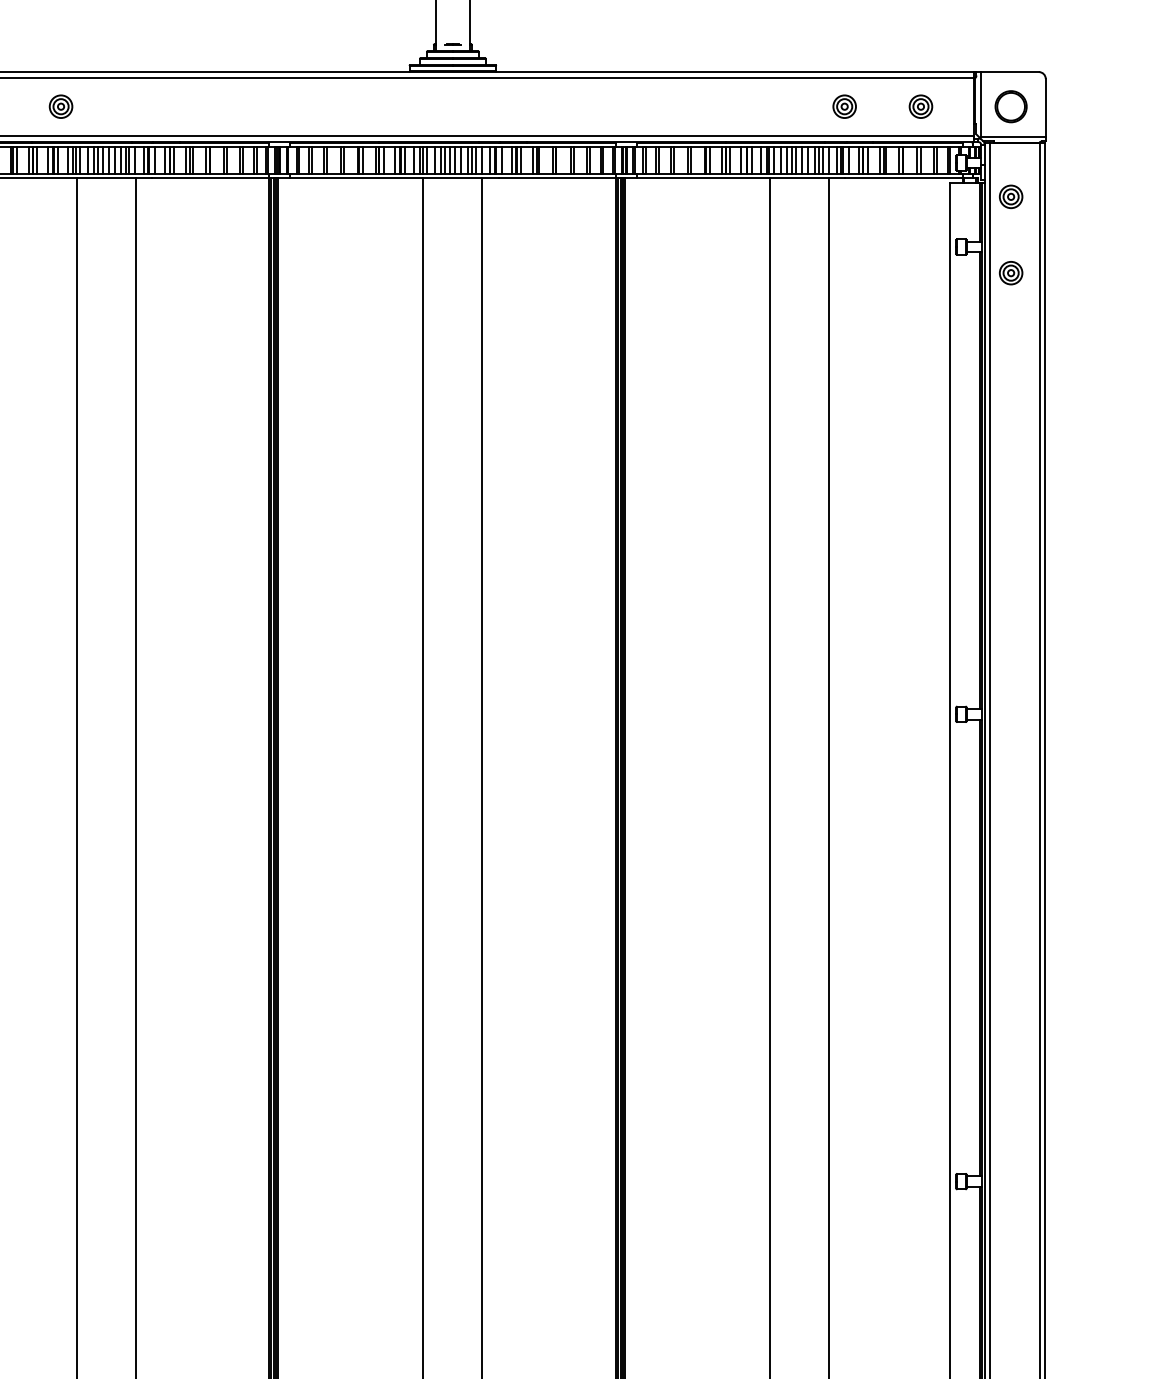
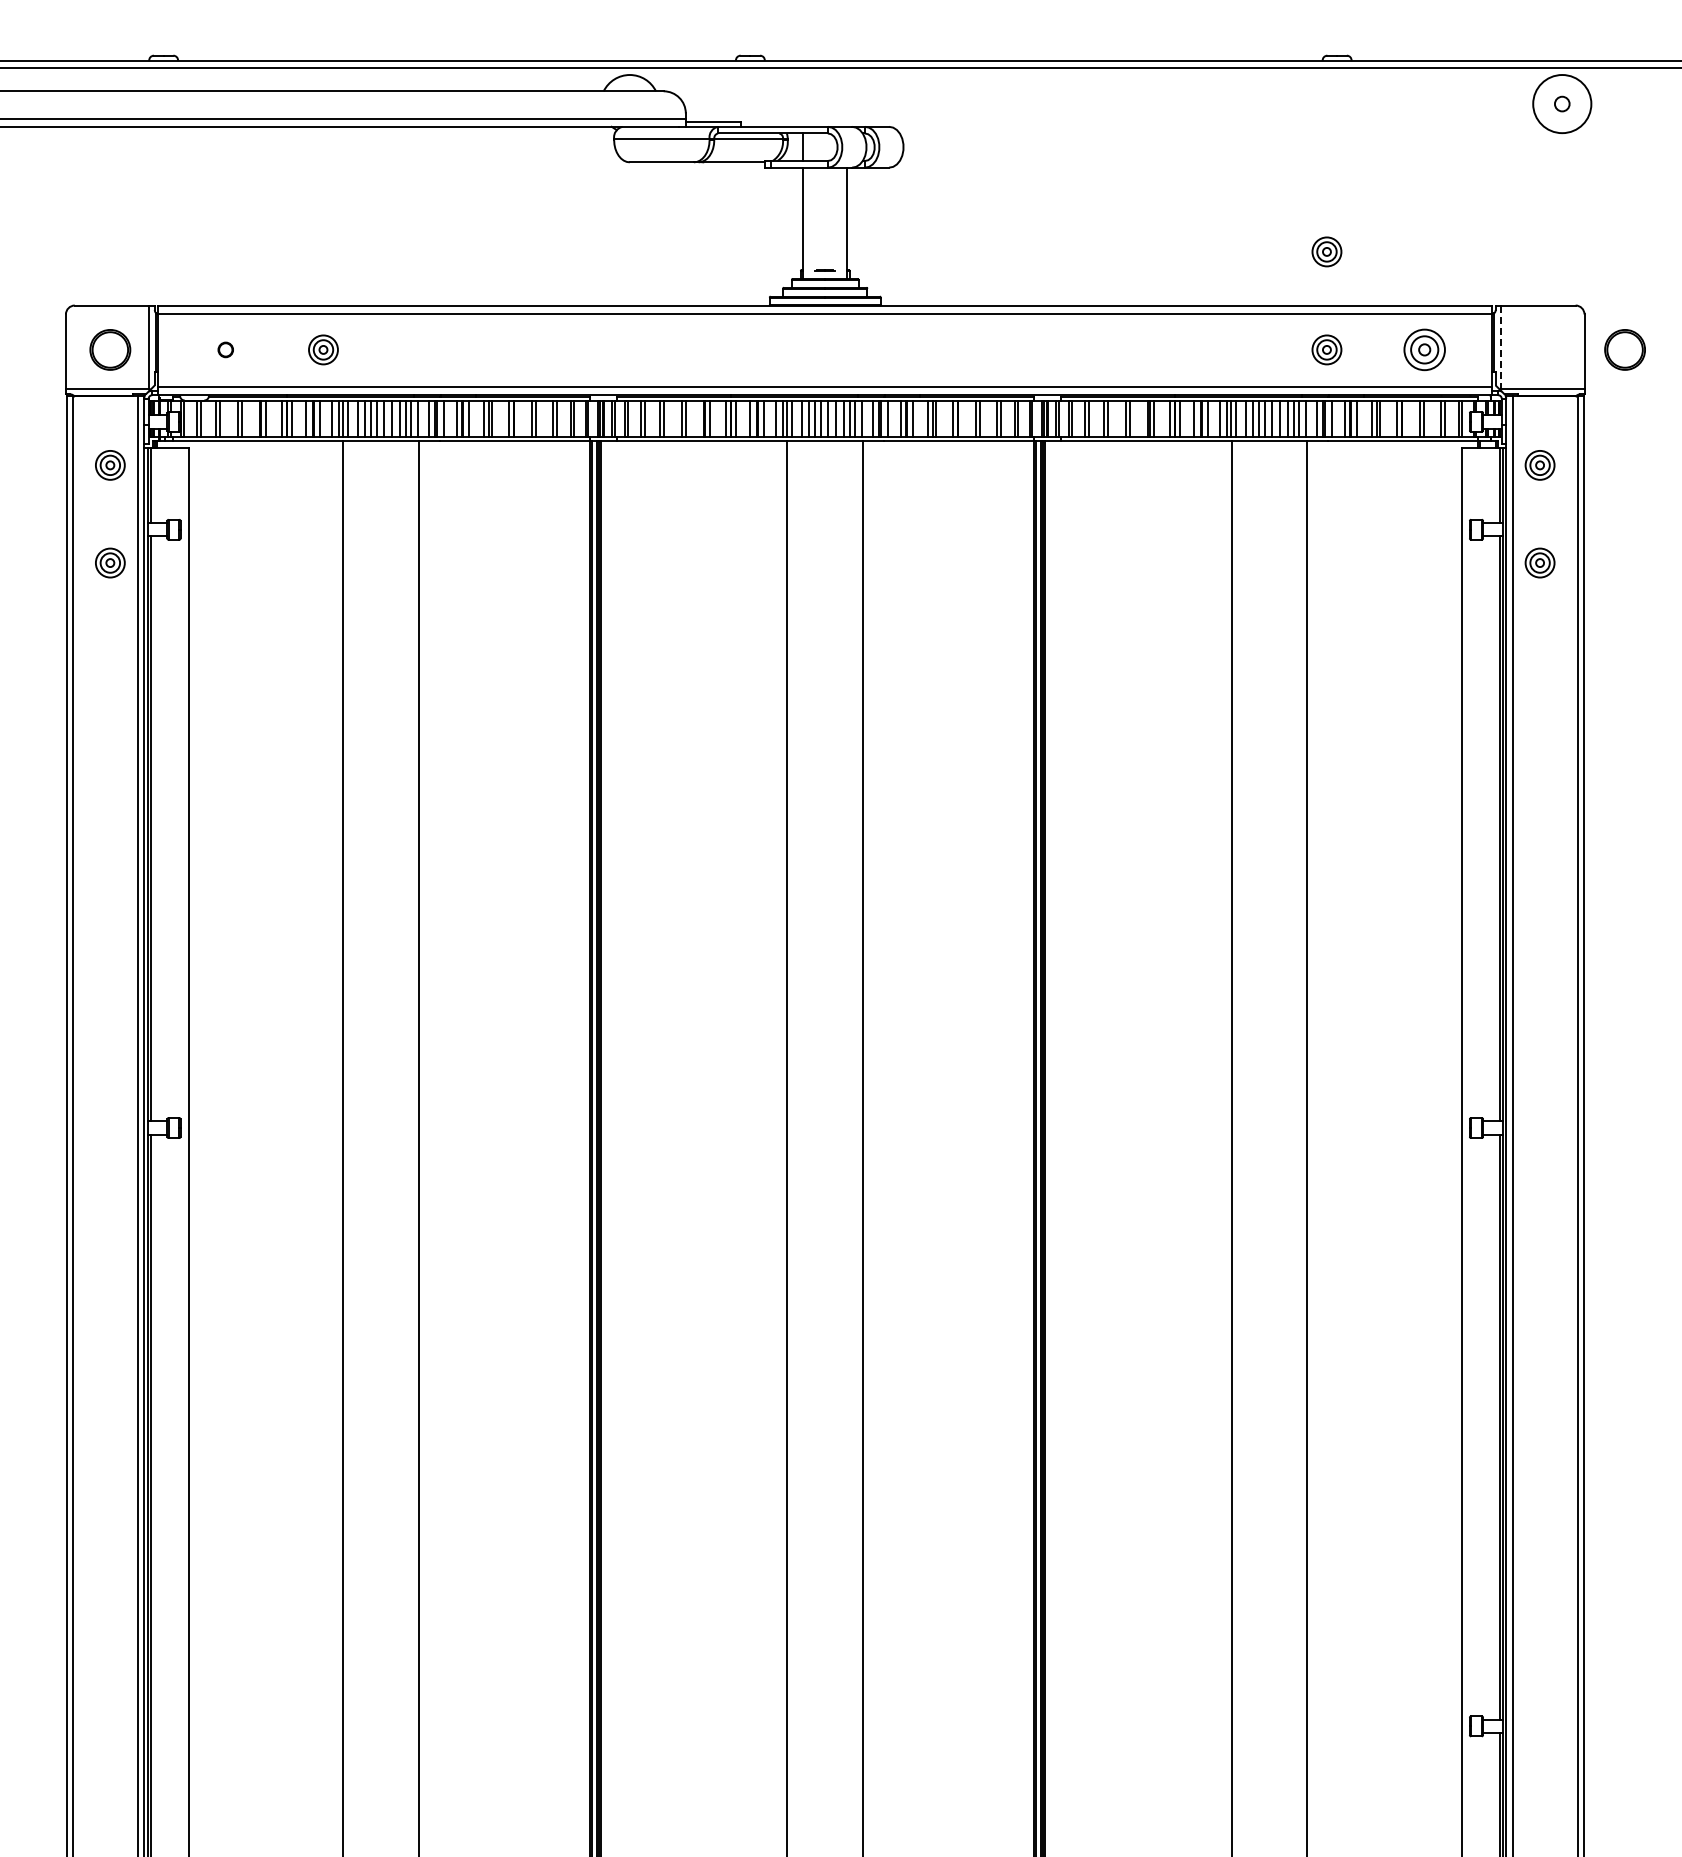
part: (844, 29) -> (1326, 251), added
line: (980, 104) -> (1501, 347), solid -> dashed
part: (920, 106) -> (1424, 349), size x1.4
part: (1010, 106) -> (1624, 349), moved

